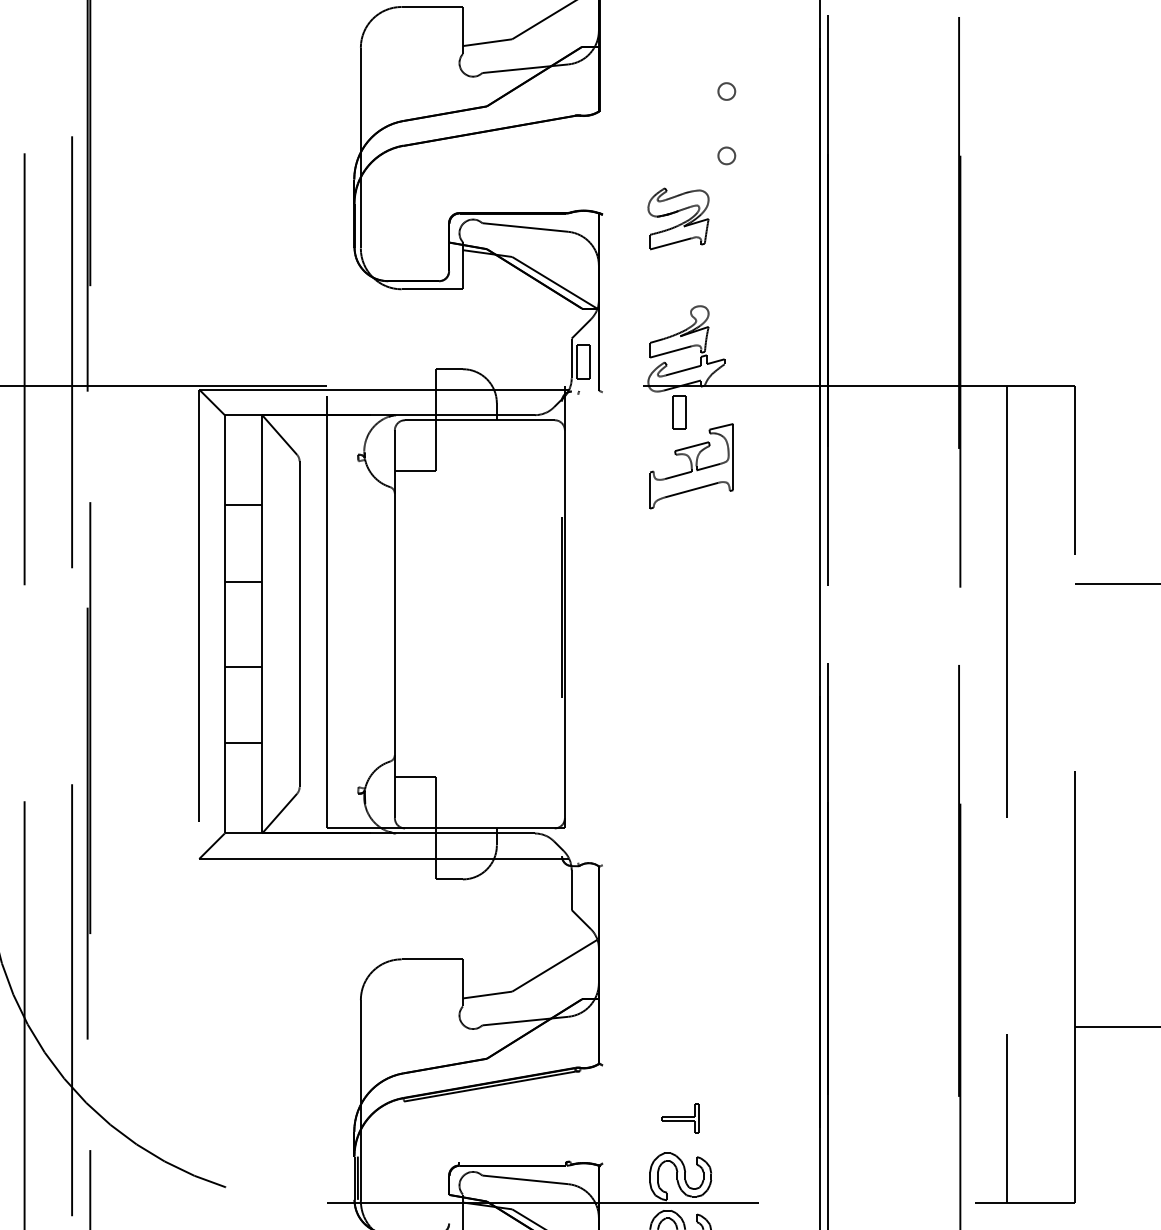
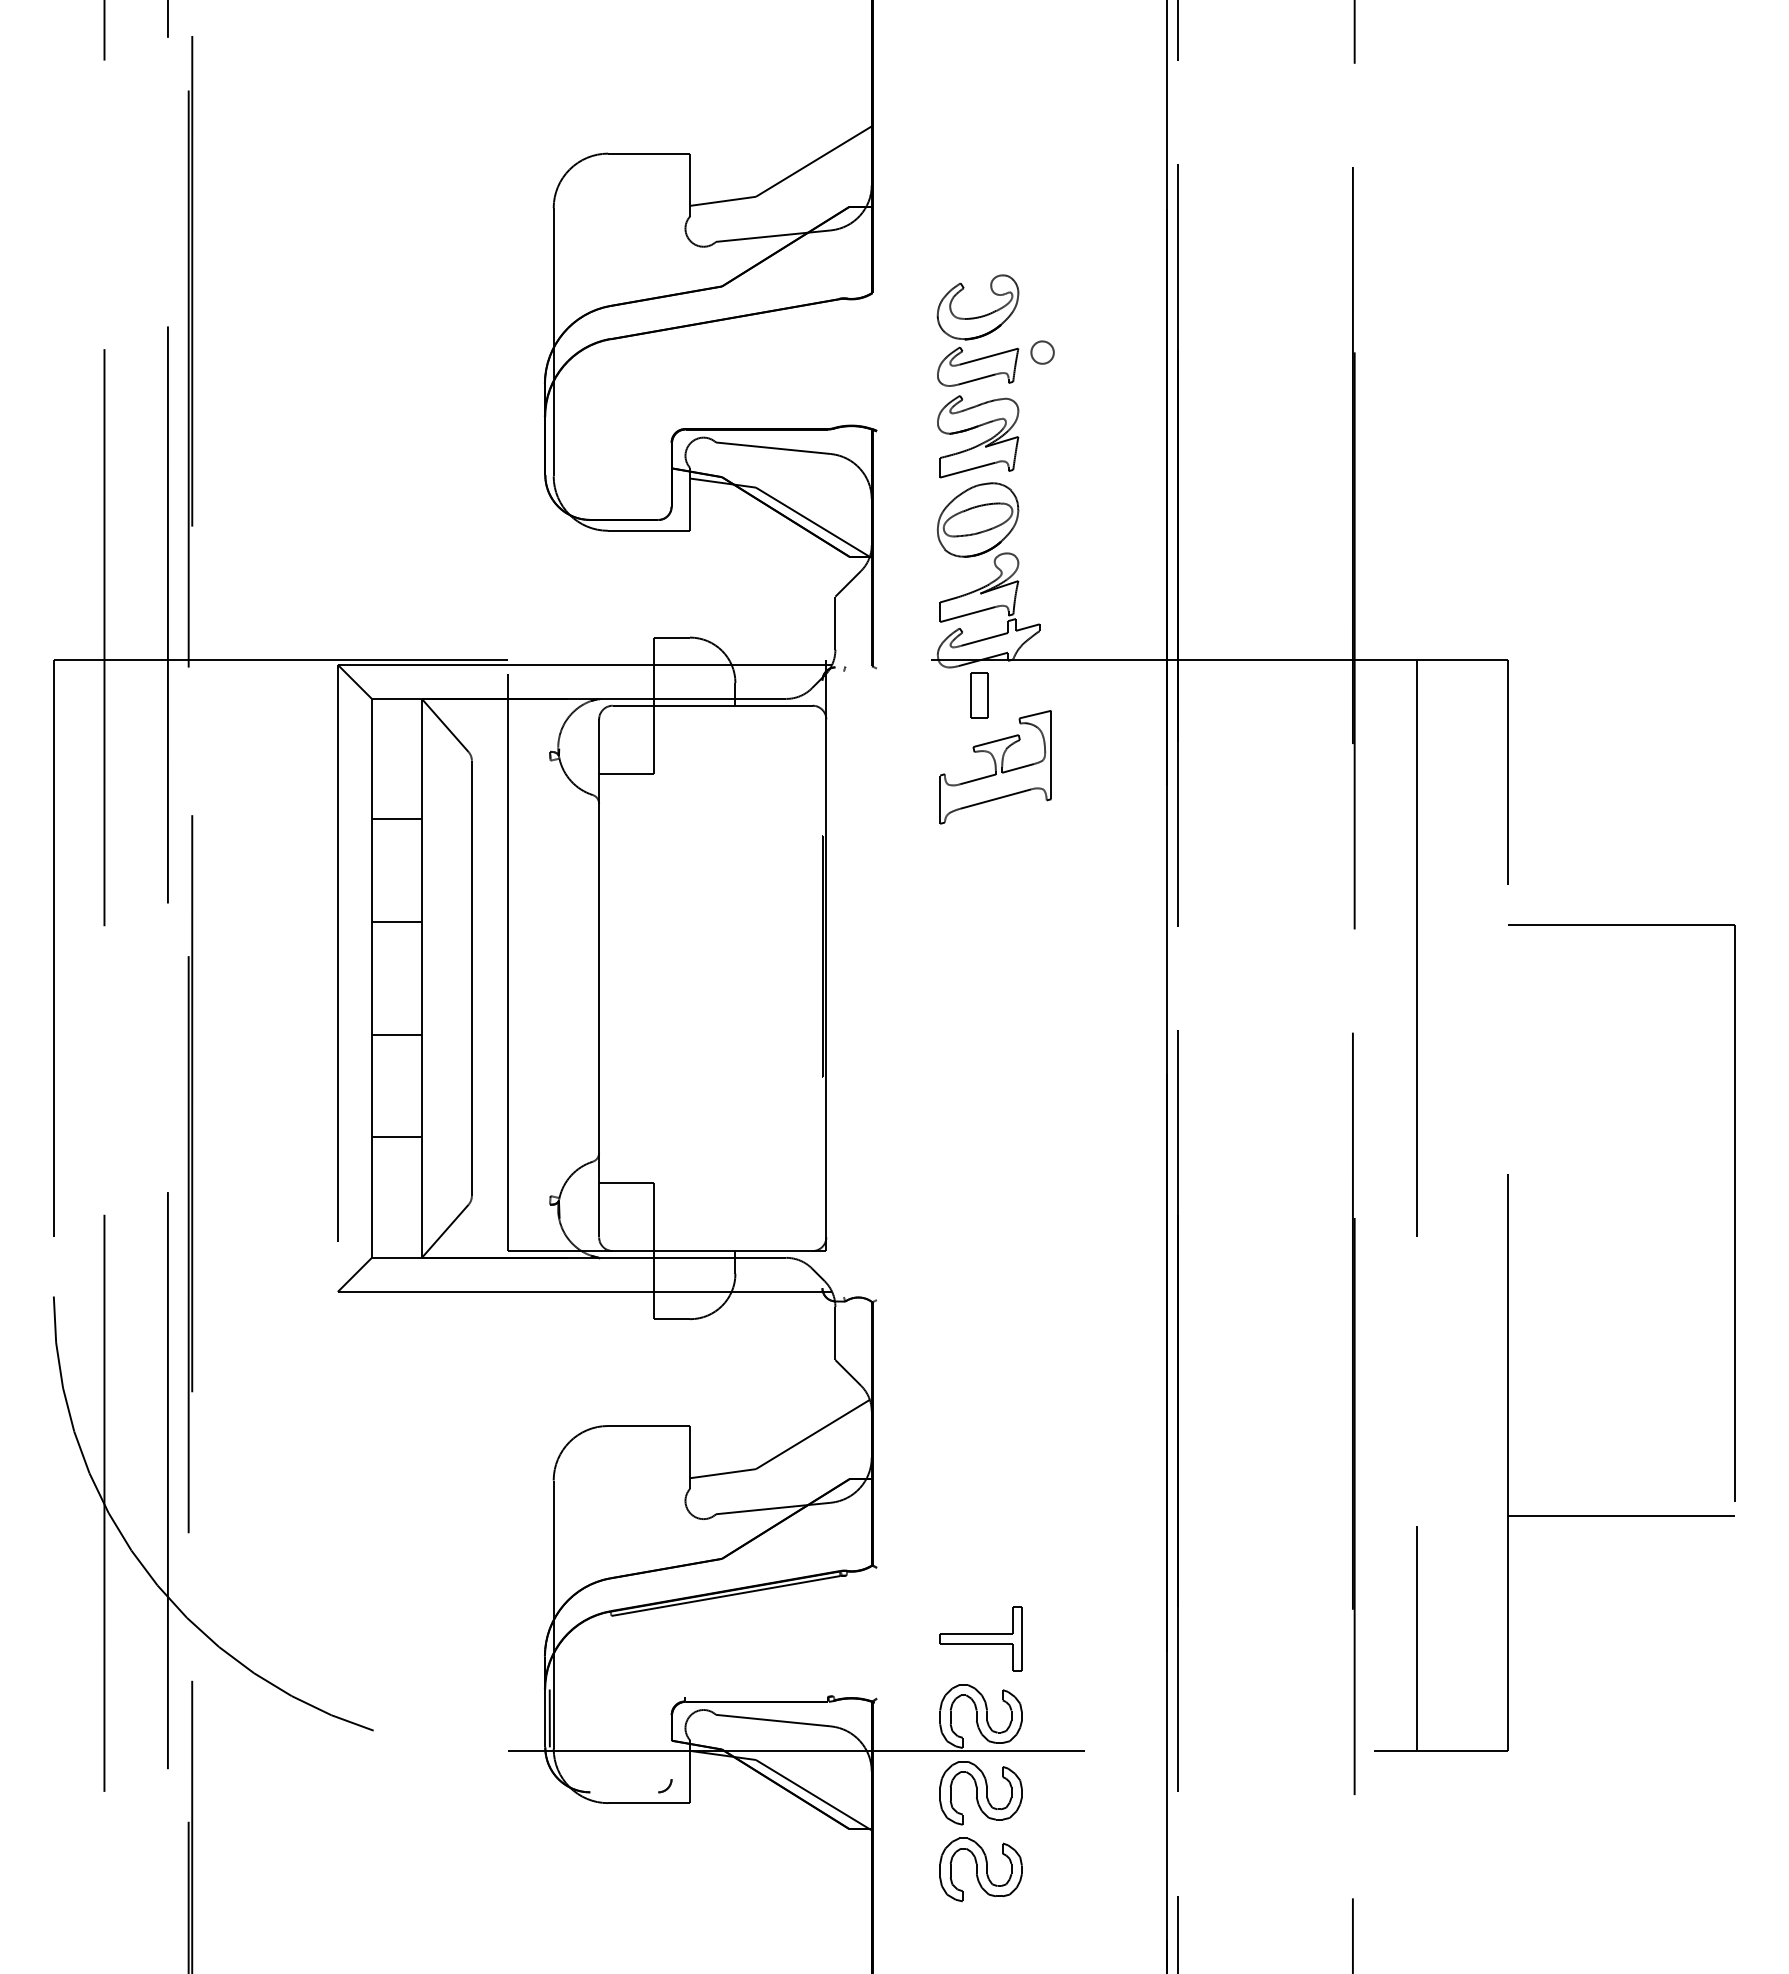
part: (726, 91) -> (1042, 266), removed
part: (678, 139) -> (977, 330), added
part: (678, 280) -> (977, 519), added
part: (583, 361) -> (851, 627), removed
part: (680, 1118) -> (980, 1638), size x1.67

